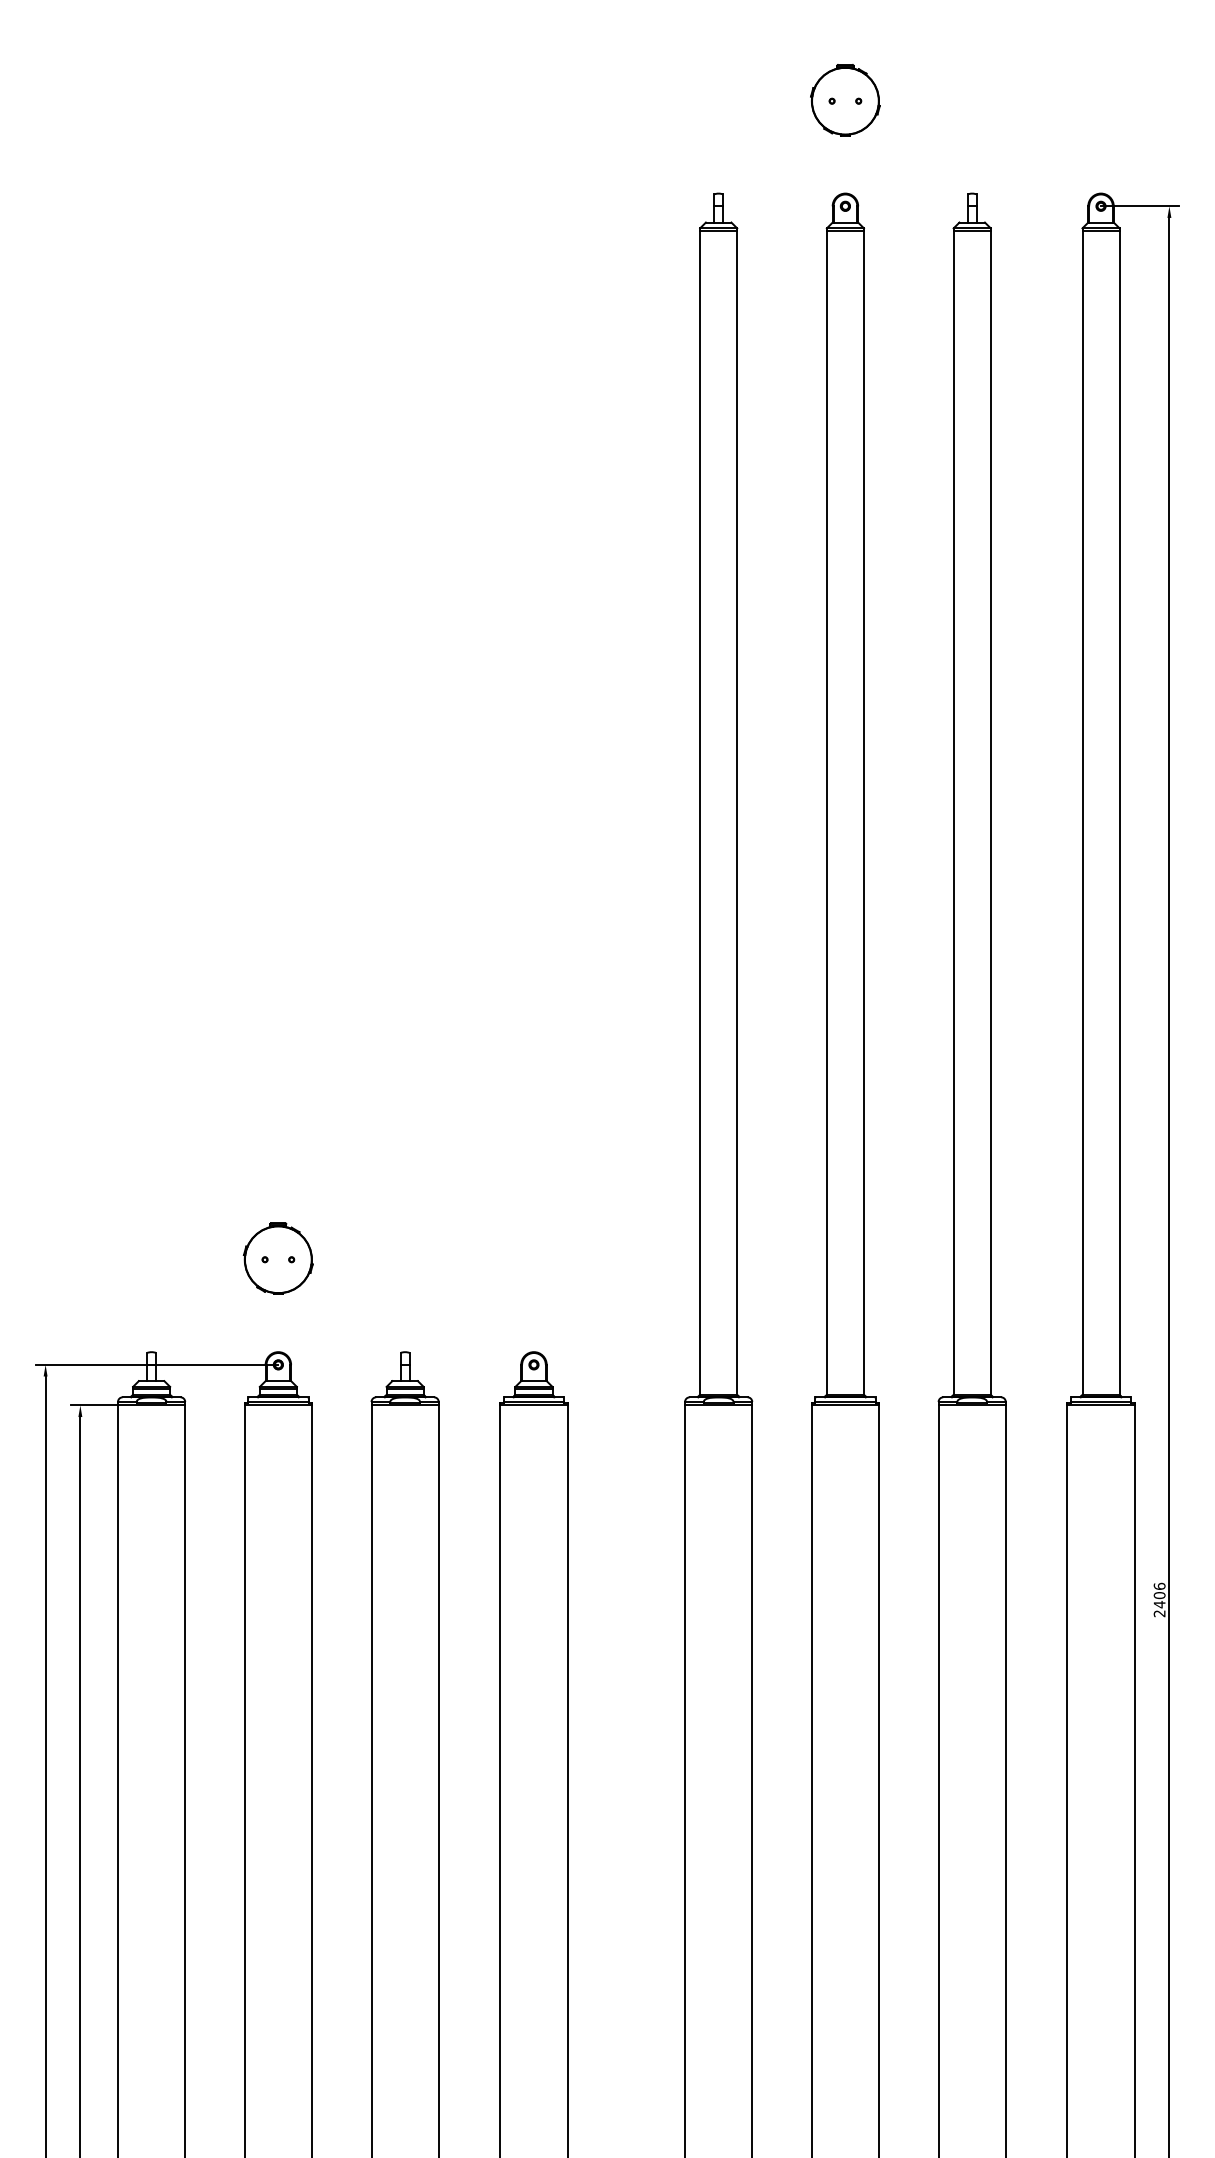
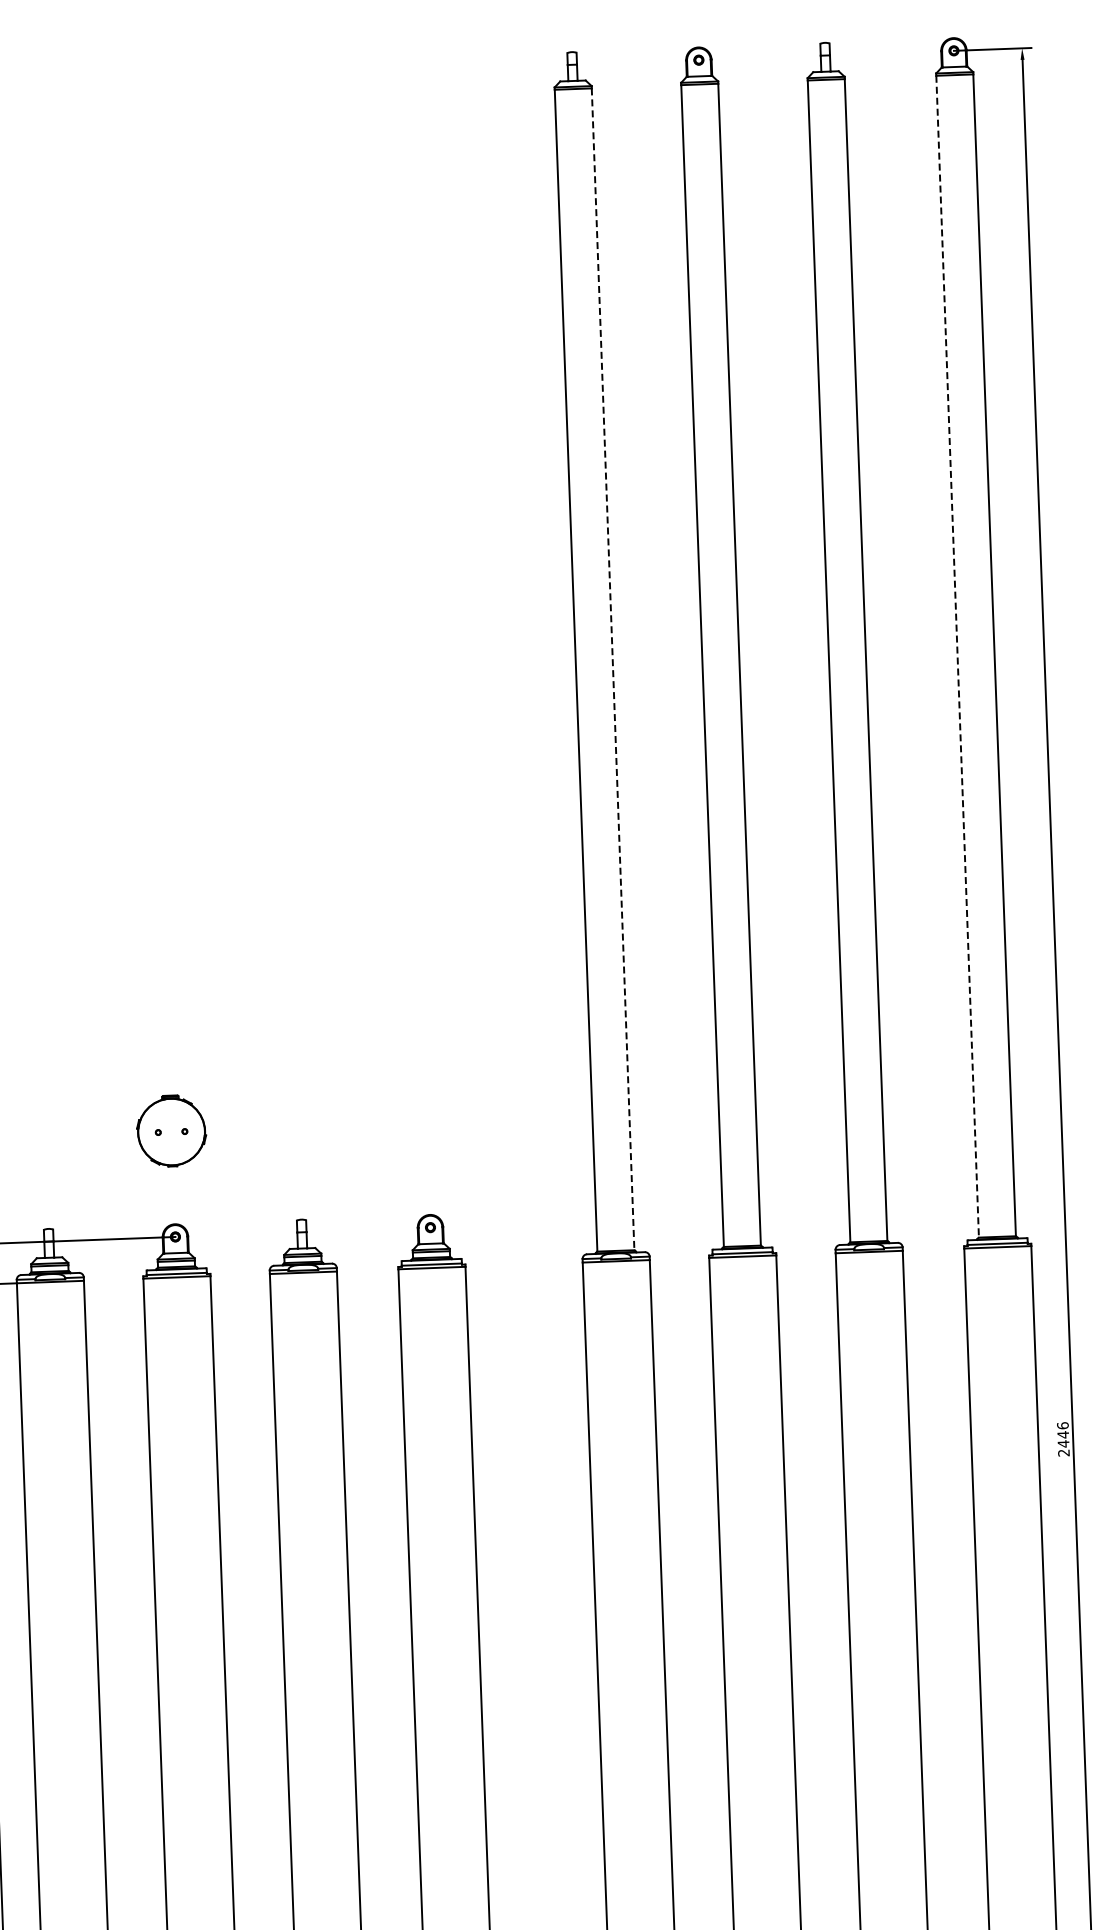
line: (737, 813) -> (613, 669), solid -> dashed
line: (1082, 813) -> (957, 657), solid -> dashed
text: (1159, 1595) -> (1063, 1434), 2406 -> 2446

